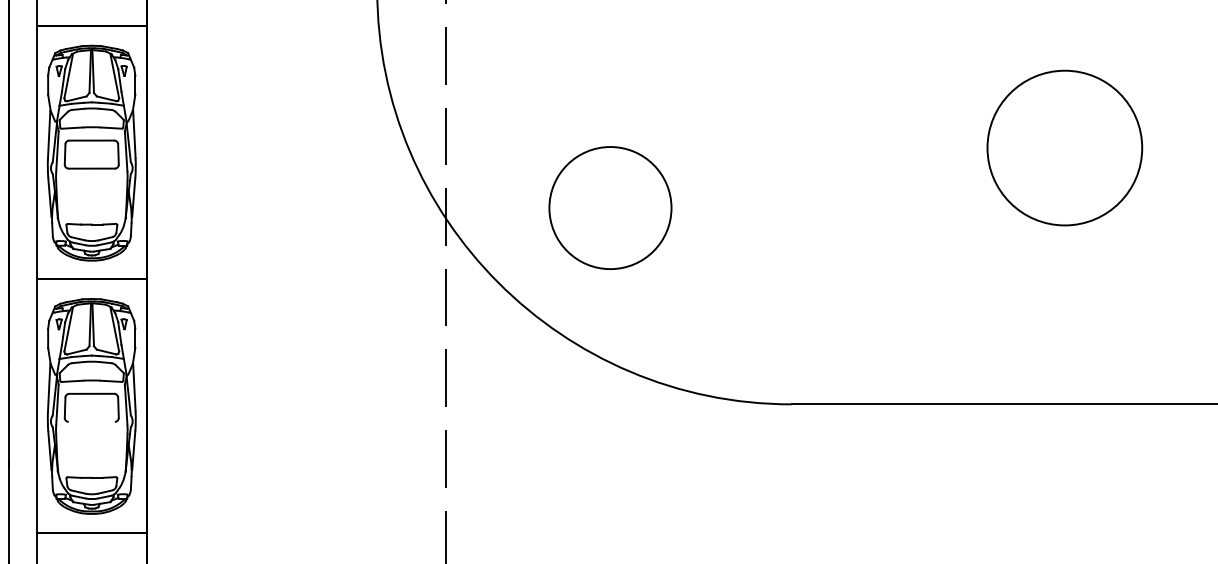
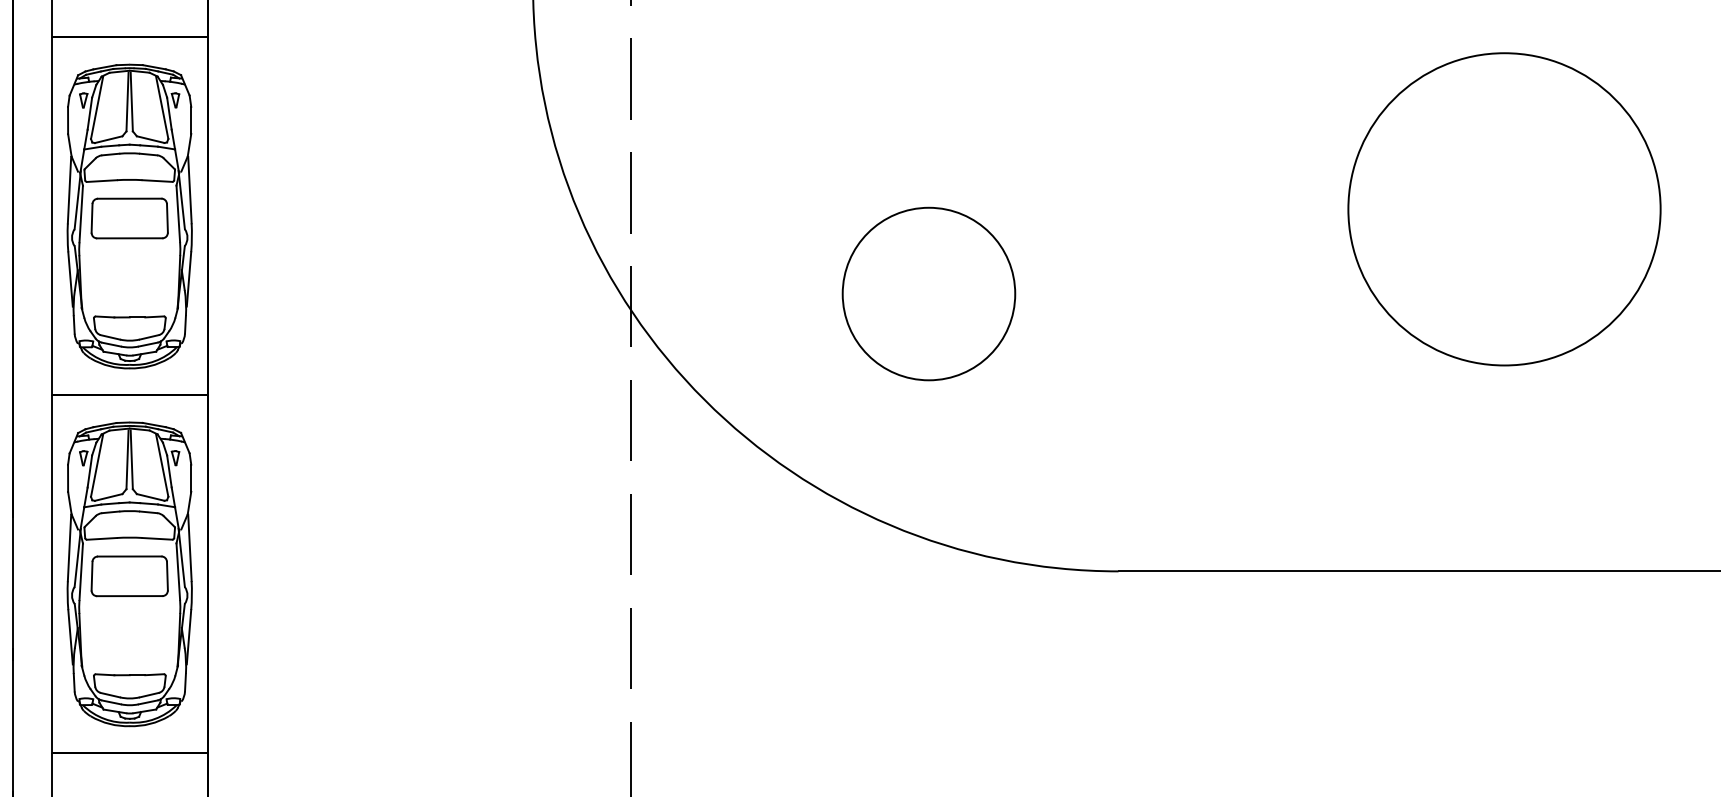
circle: (1064, 147) -> (1504, 208), size x1.43
circle: (610, 207) -> (929, 293), moved
line: (91, 421) -> (129, 595), added

